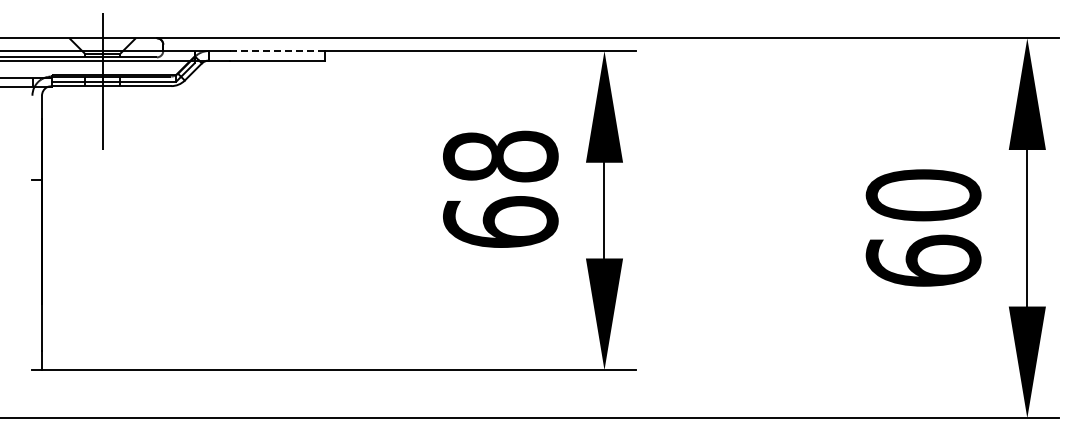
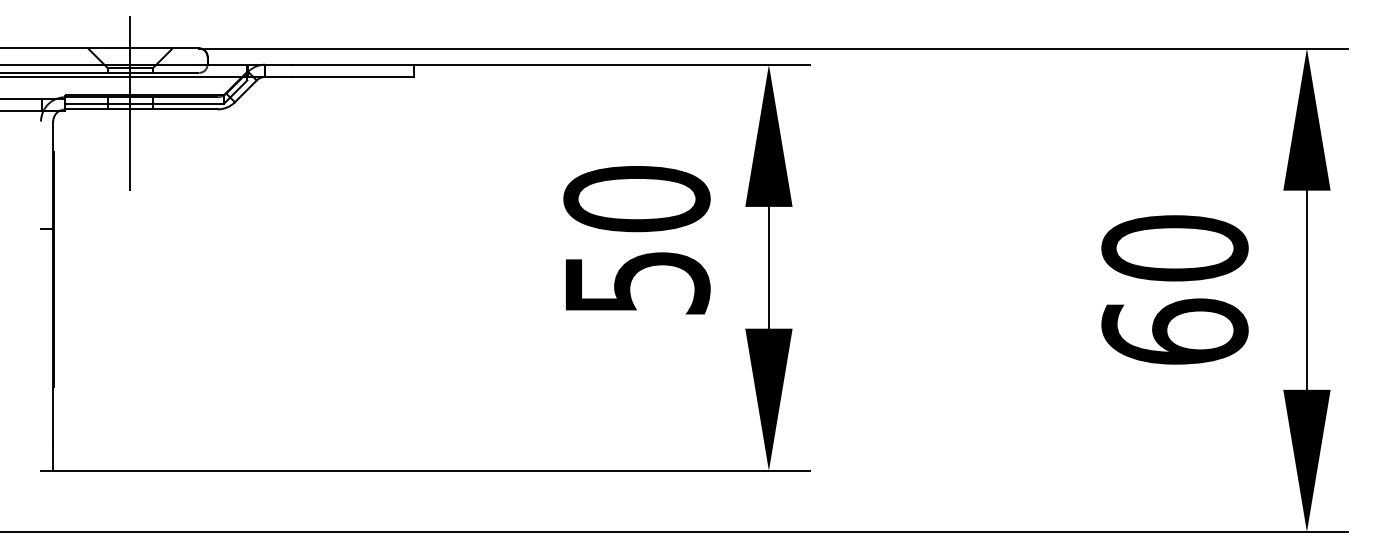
line: (277, 51) -> (352, 65), dashed -> solid
text: (500, 188) -> (636, 239), 68 -> 50

